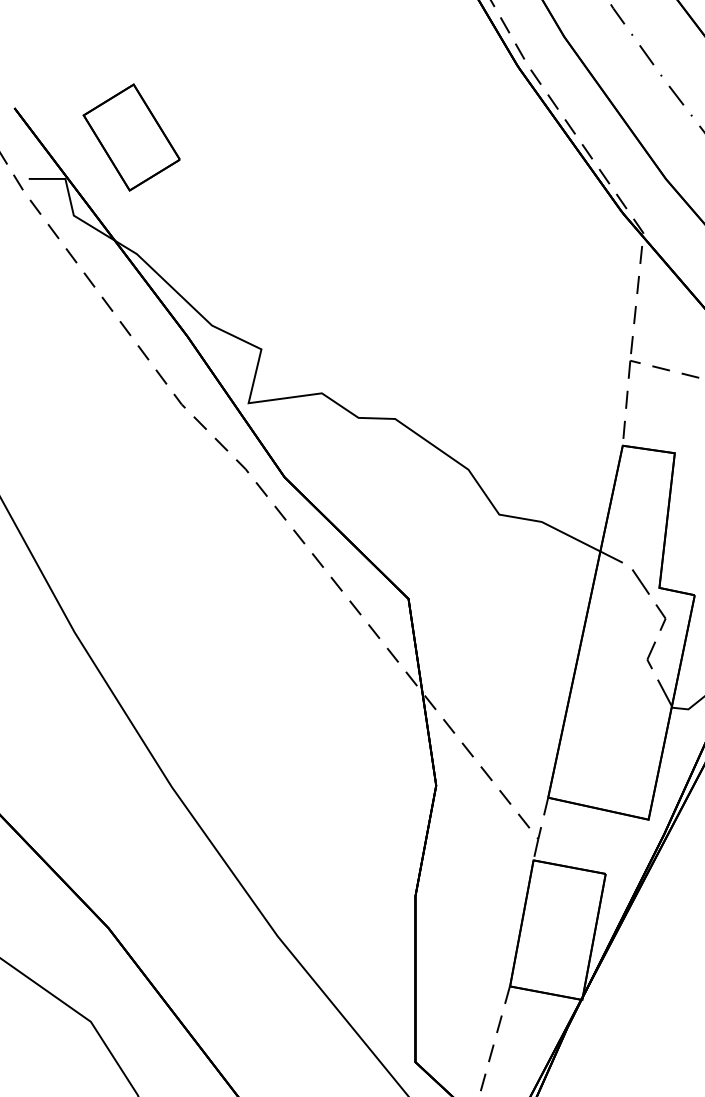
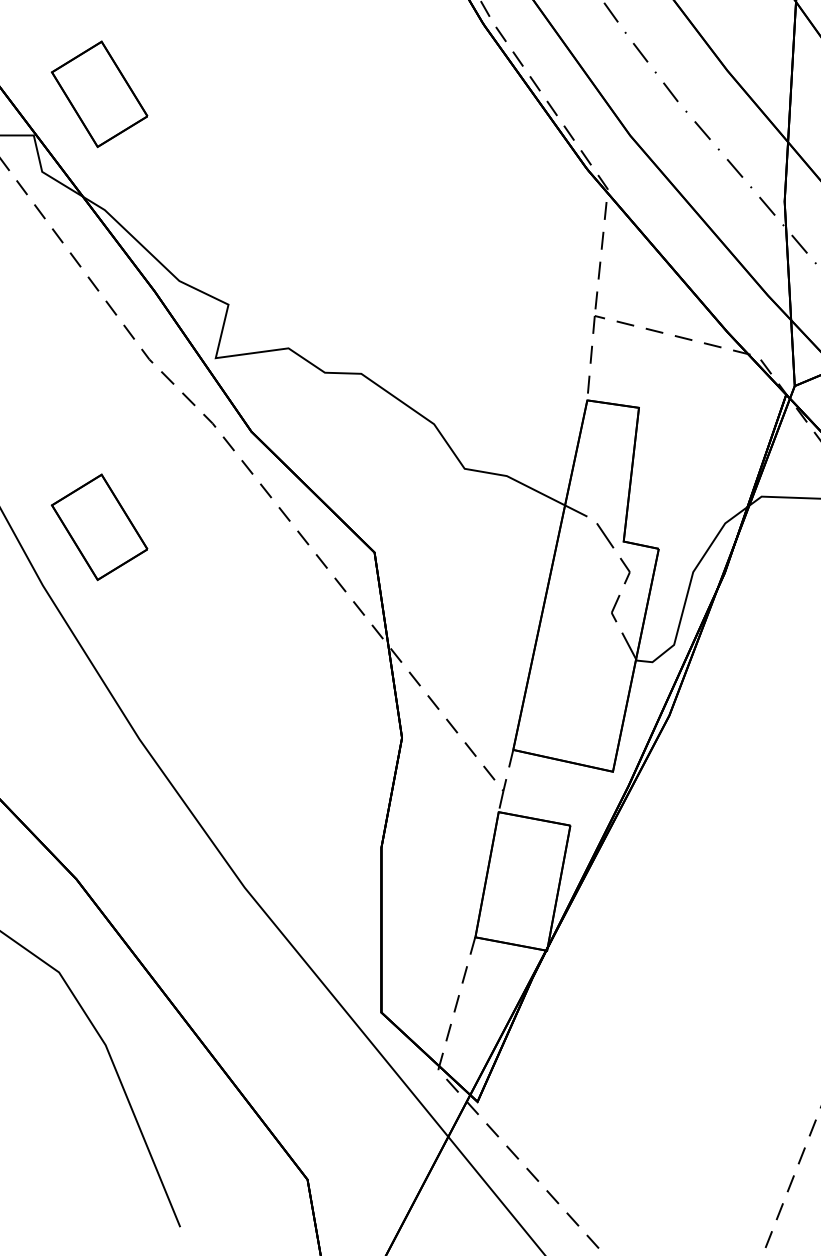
part: (131, 573) -> (99, 527), added

